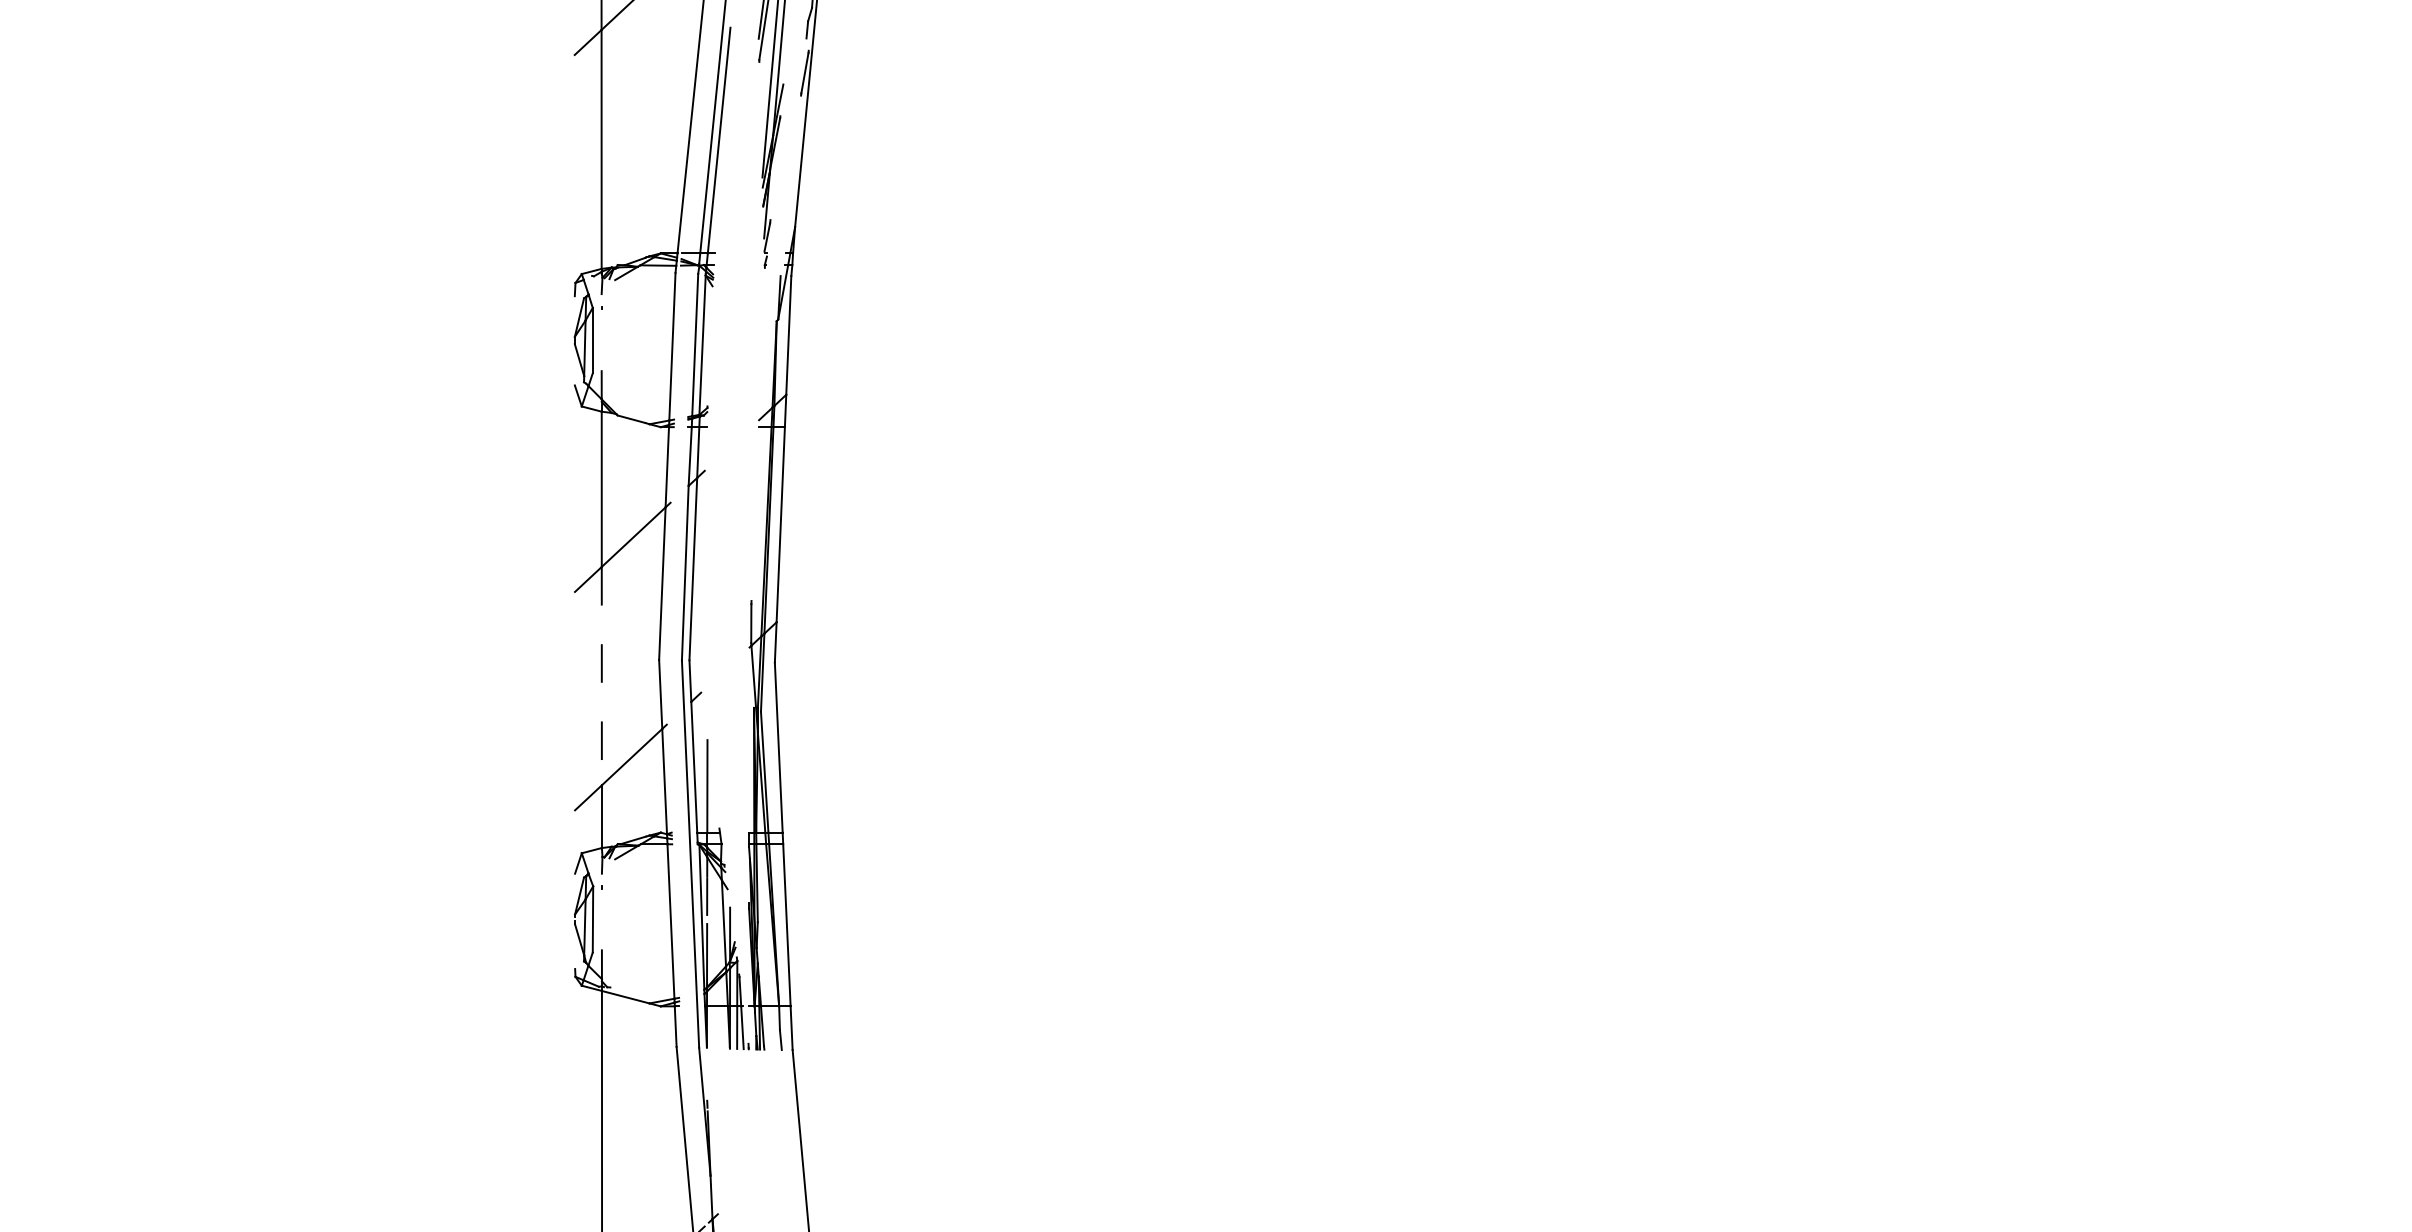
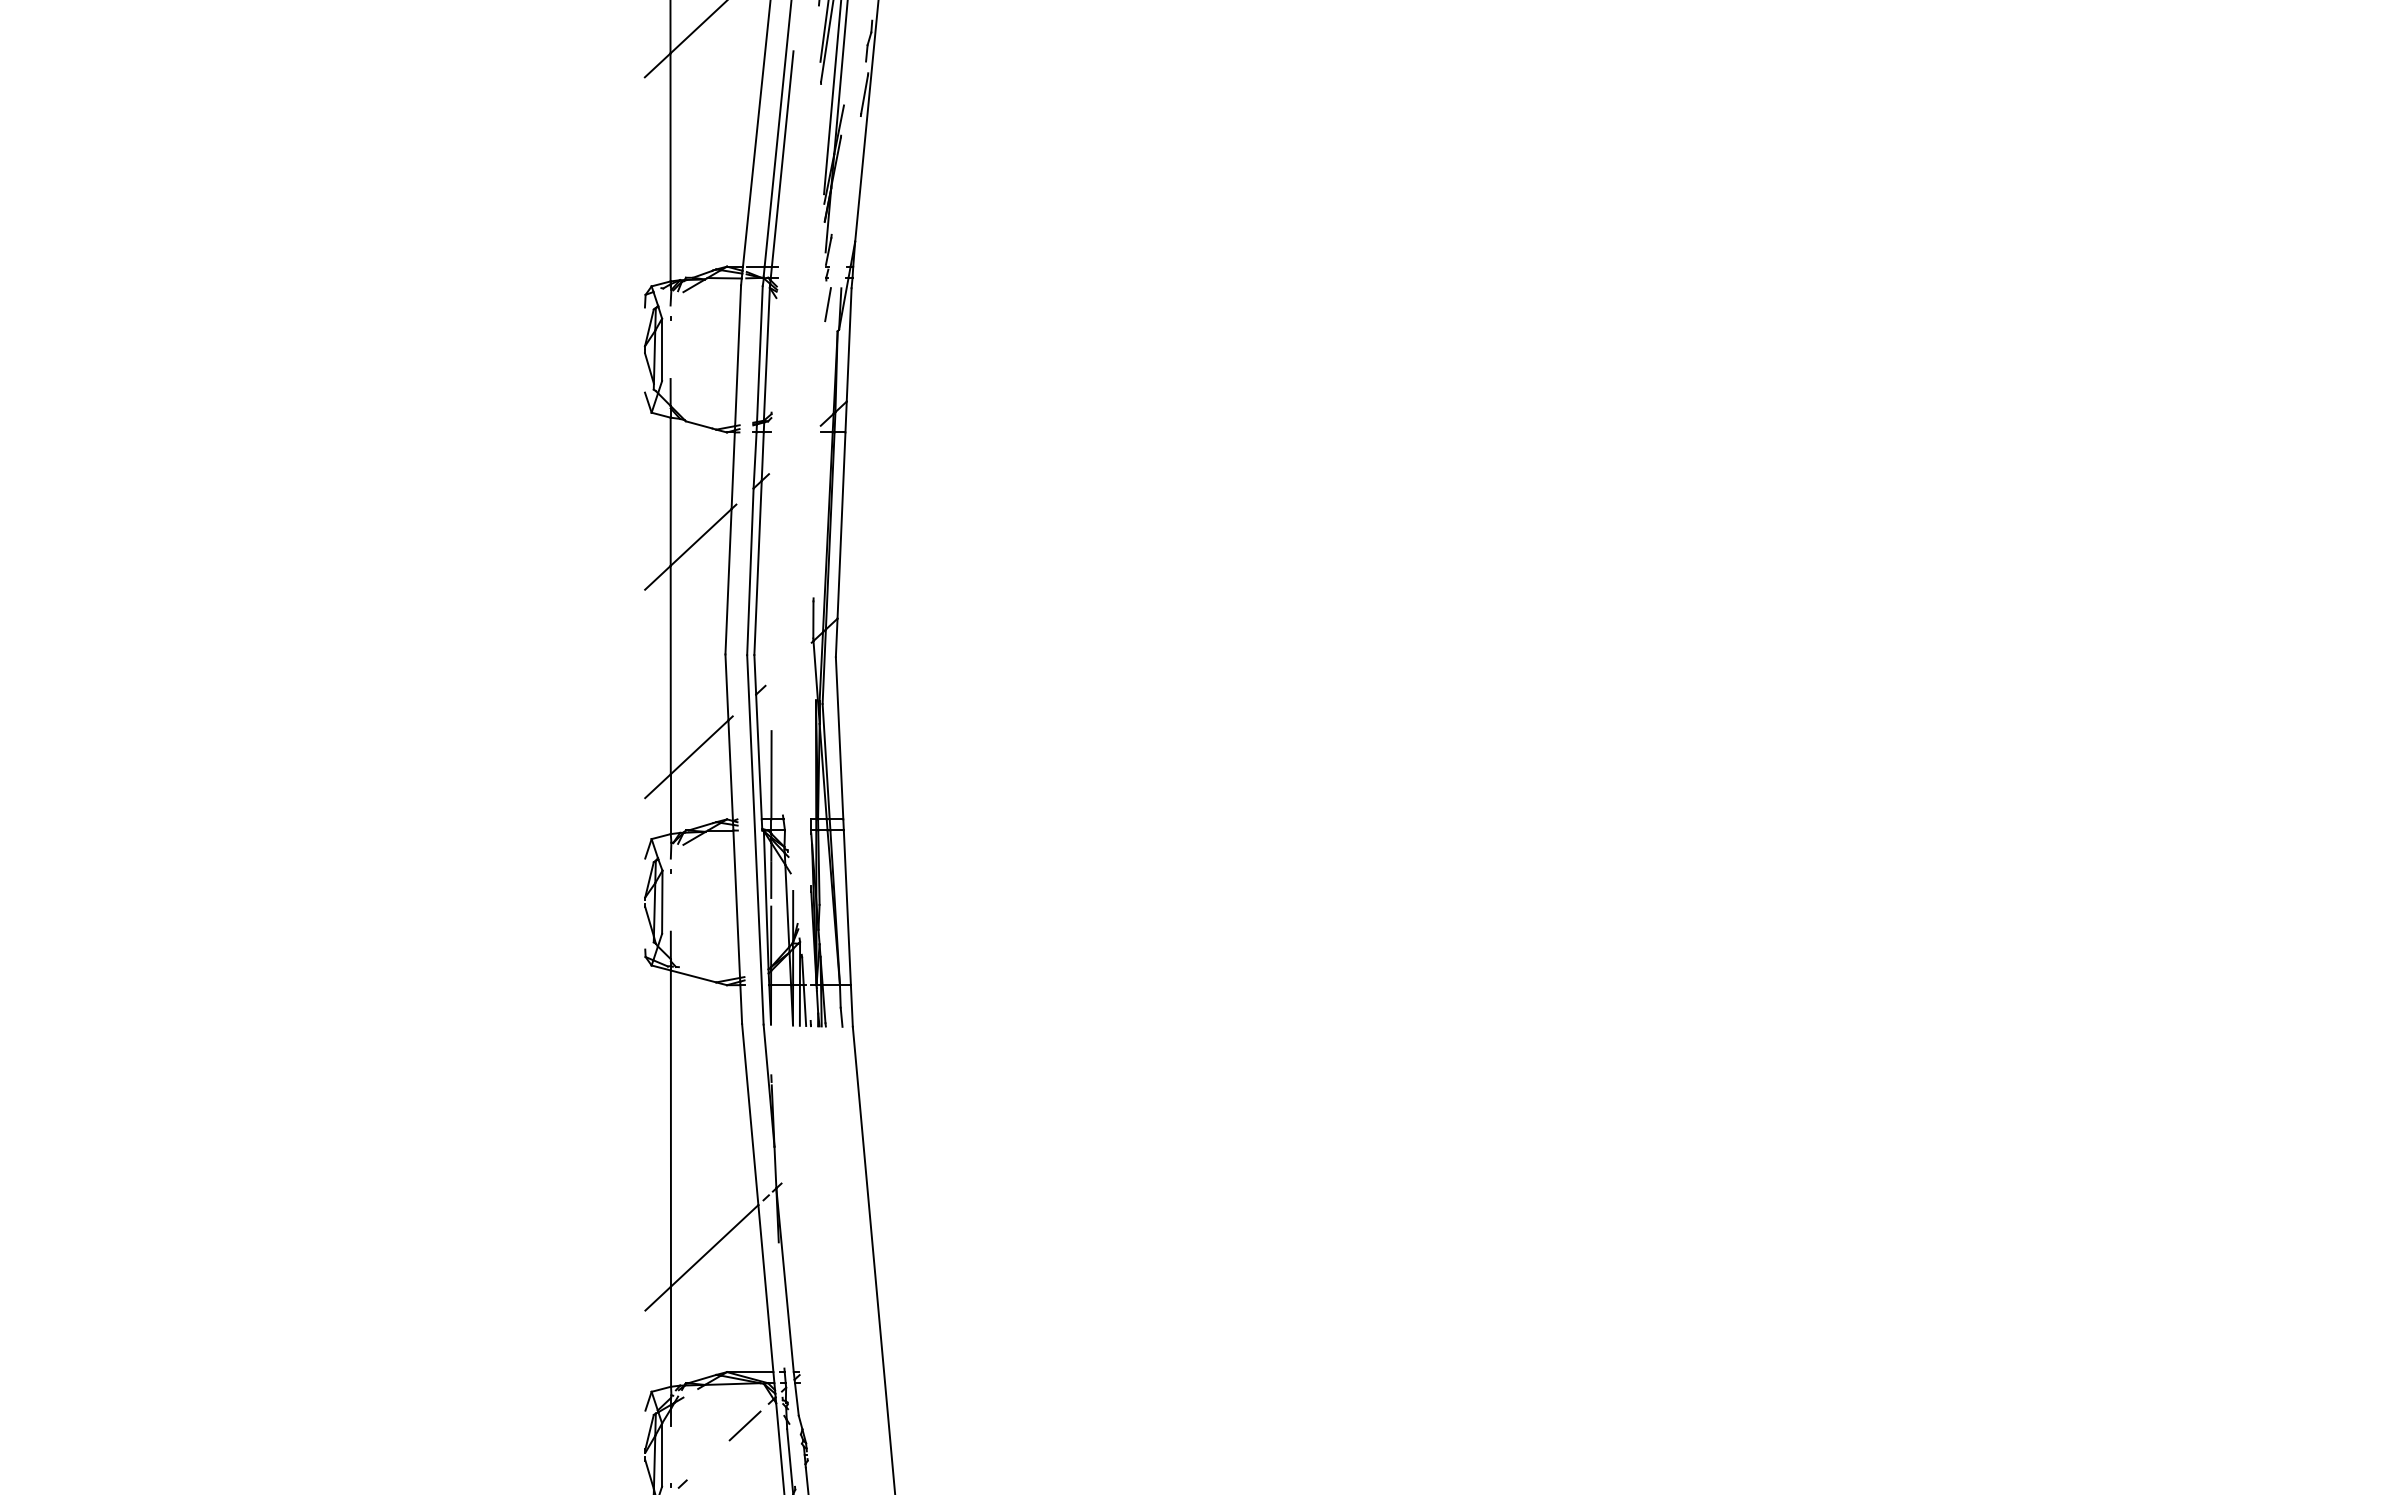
line: (766, 293) -> (827, 304), added
line: (601, 676) -> (670, 670), dashed -> solid

